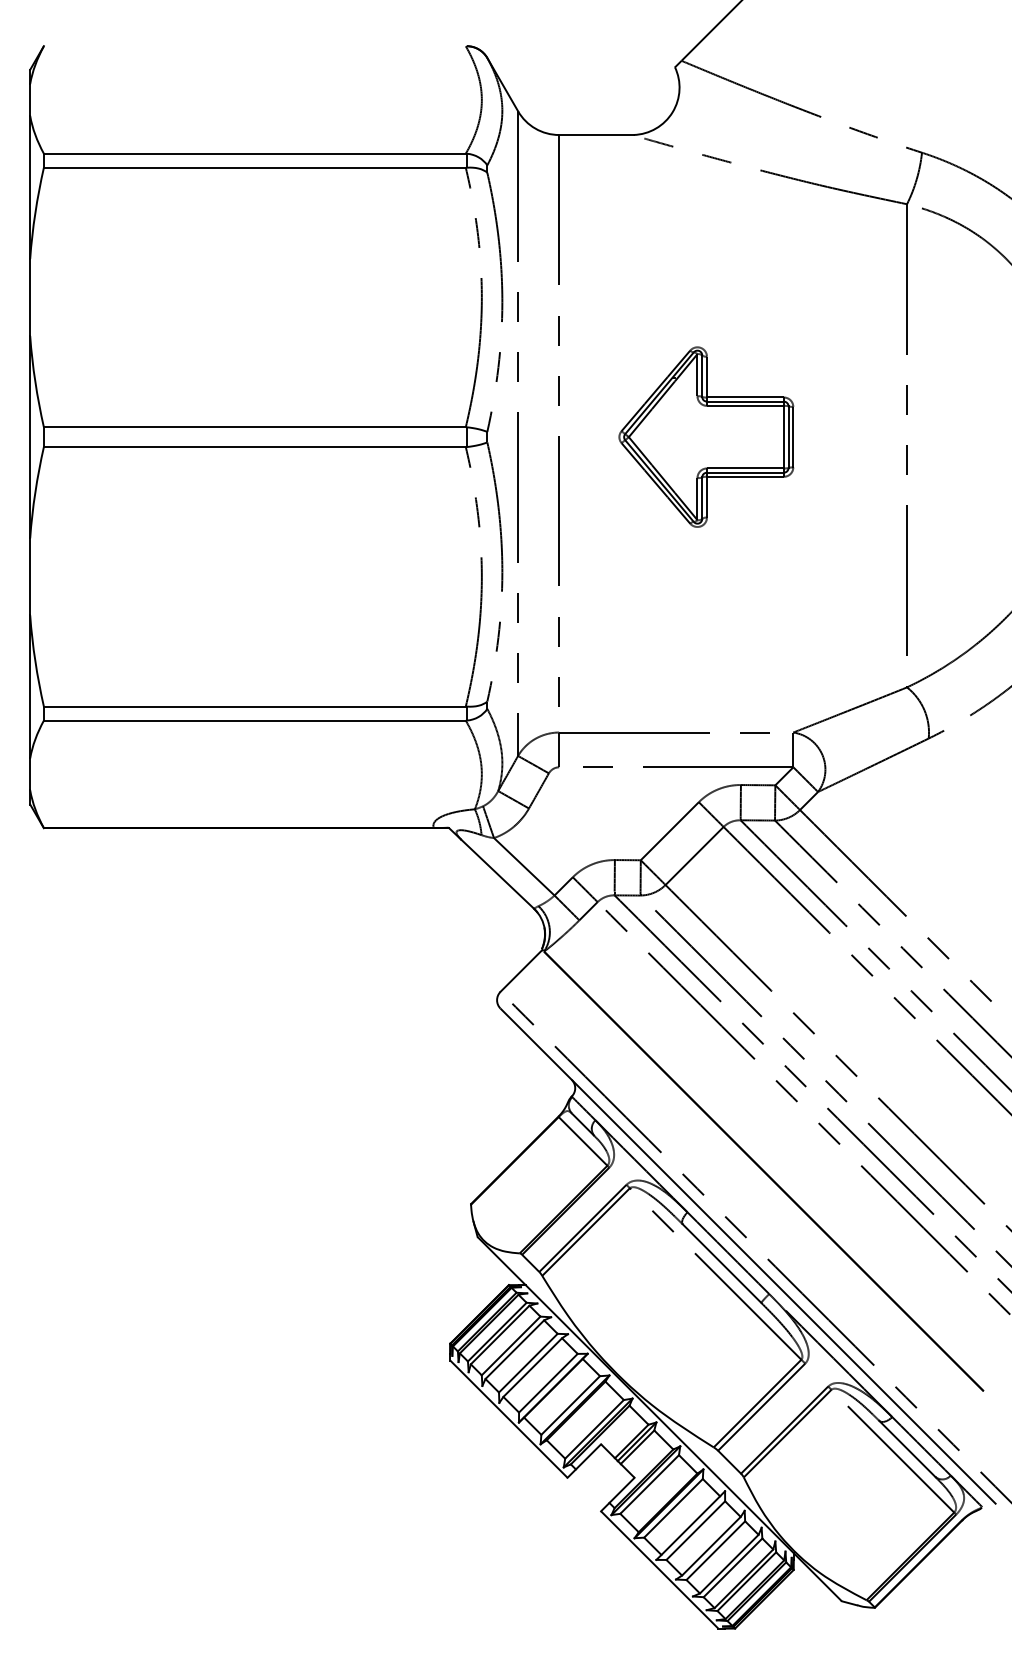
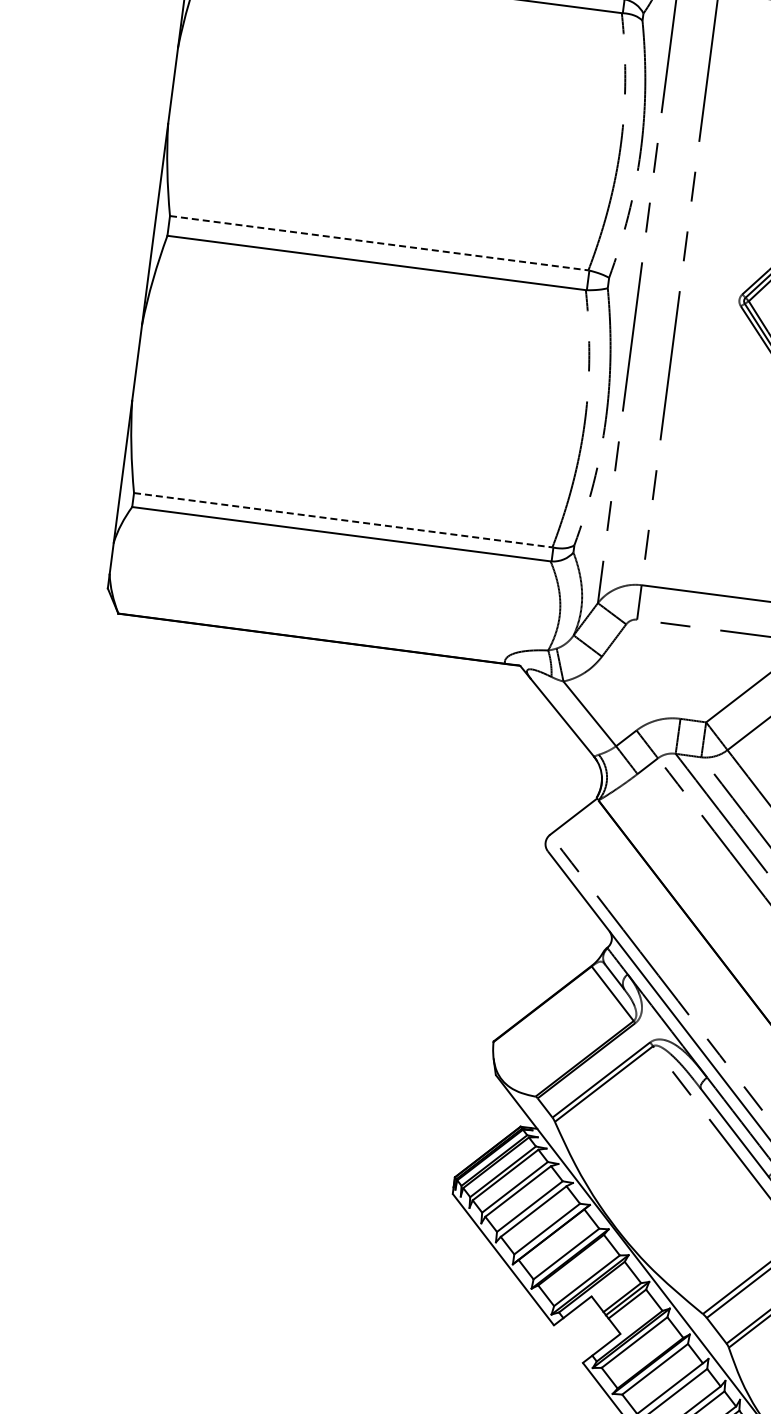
line: (254, 427) -> (378, 243), solid -> dashed
line: (254, 706) -> (342, 520), solid -> dashed

